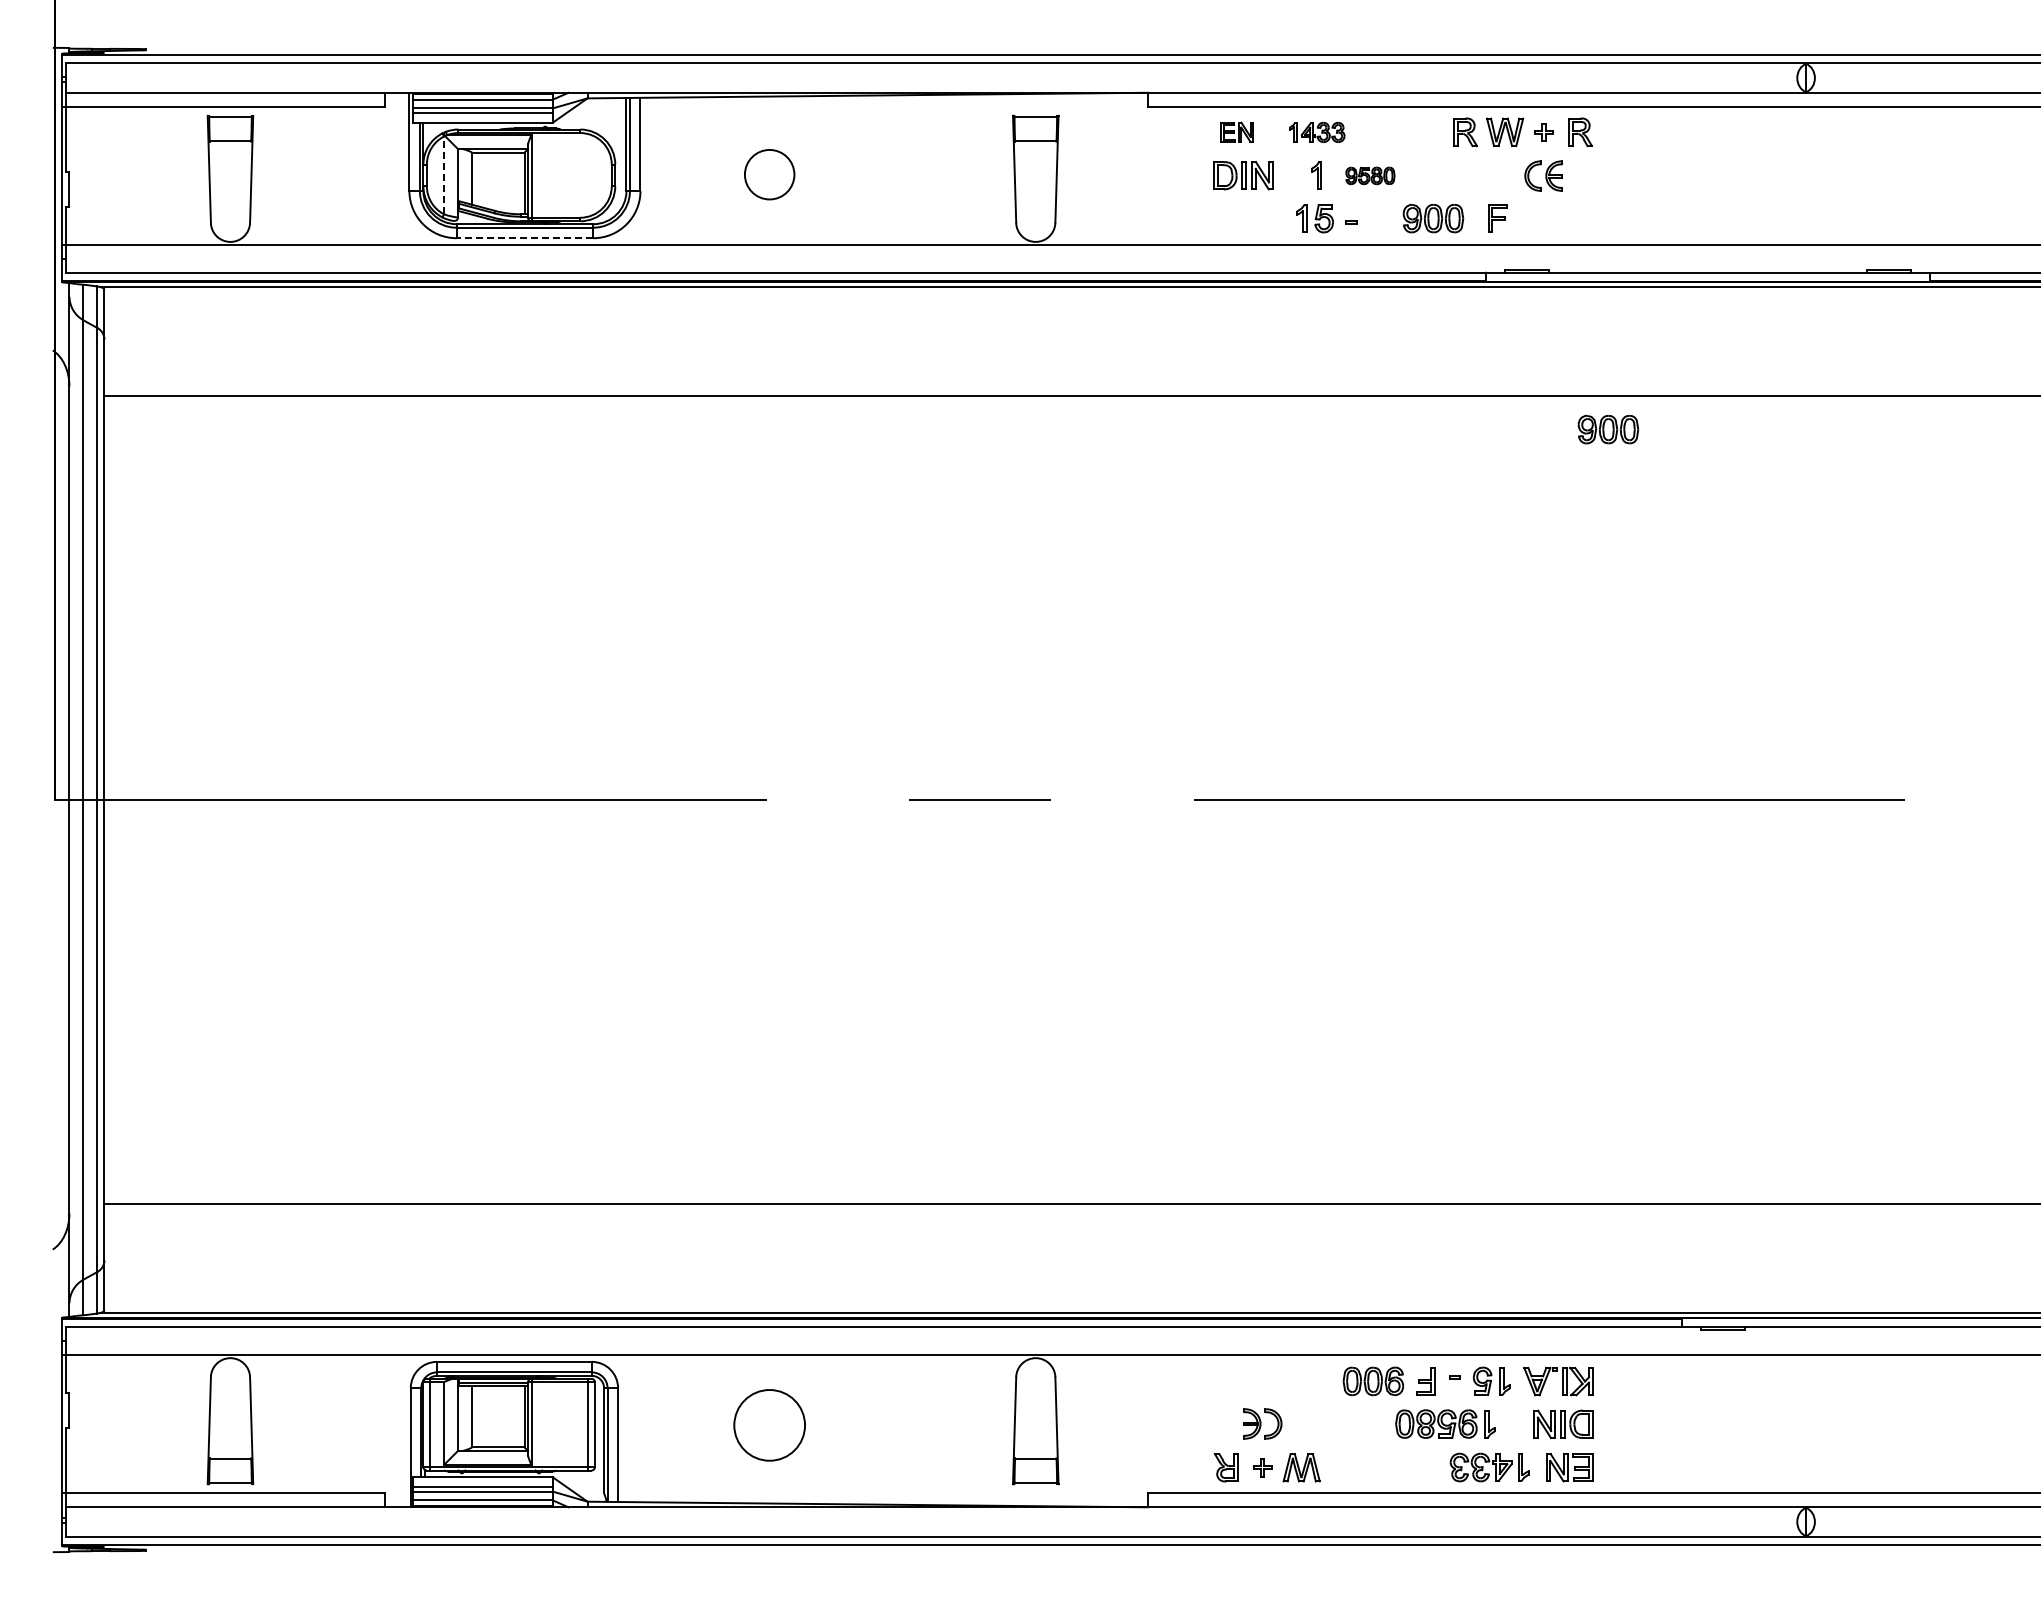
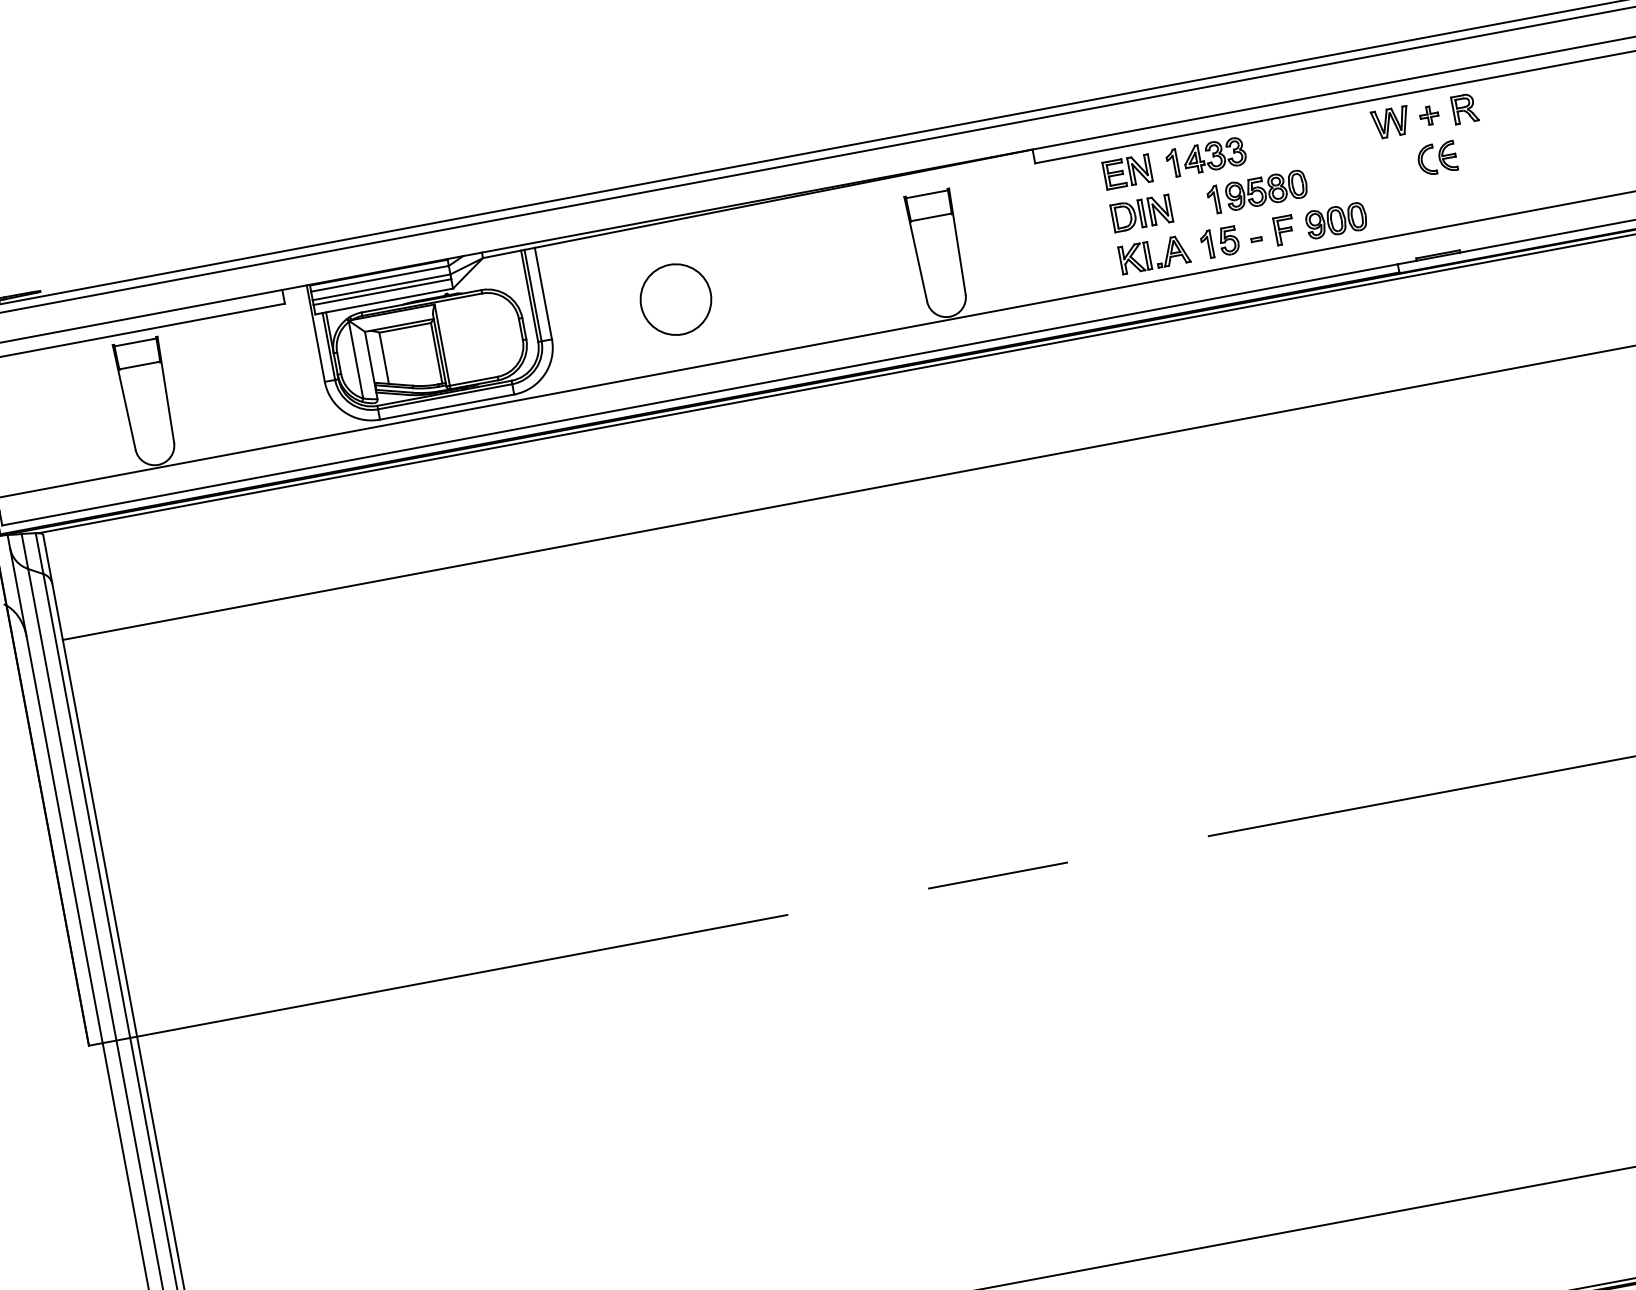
part: (1236, 131) -> (1126, 171), size x1.43
part: (1465, 131) -> (1351, 129), removed
part: (1317, 132) -> (1206, 157), size x1.43
circle: (769, 174) -> (675, 299), size x1.43
line: (444, 175) -> (356, 360), dashed -> solid
part: (1370, 175) -> (1266, 189), size x1.67
part: (1248, 218) -> (1154, 254), added
part: (1497, 218) -> (1284, 230), moved
line: (524, 238) -> (446, 407), dashed -> solid
part: (1608, 429) -> (1547, 395), removed

